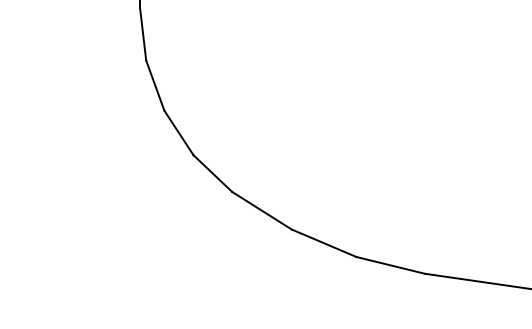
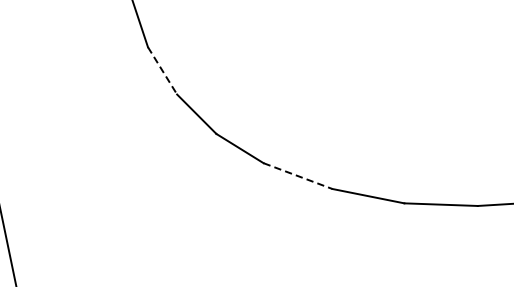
line: (155, 85) -> (162, 70), solid -> dashed
line: (262, 211) -> (298, 176), solid -> dashed

